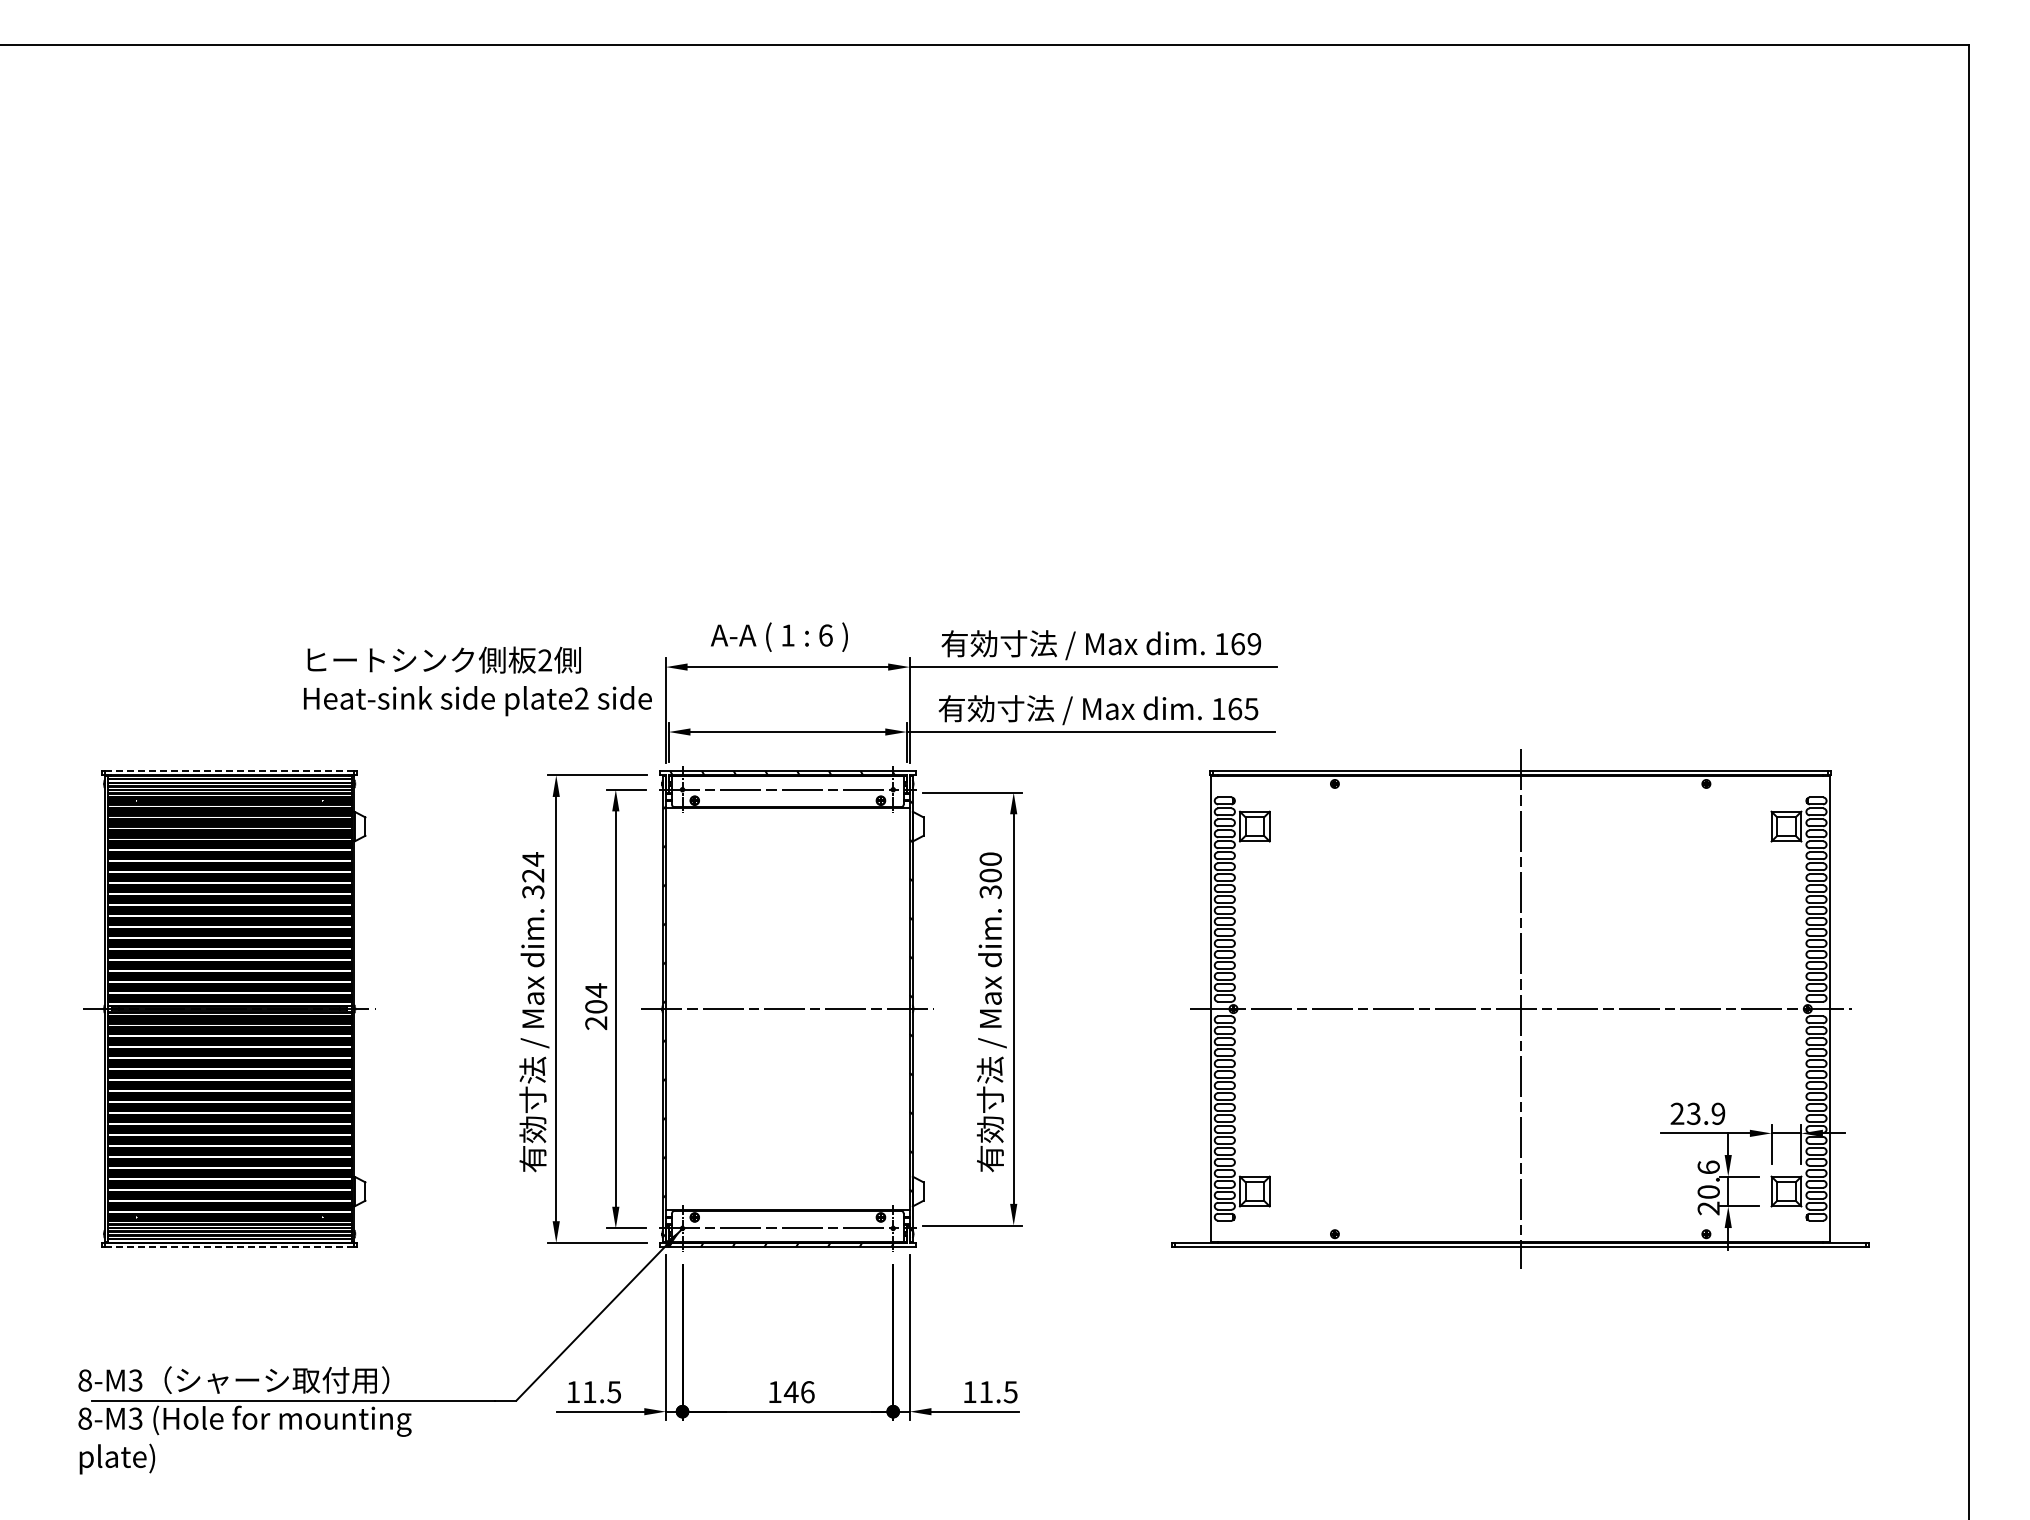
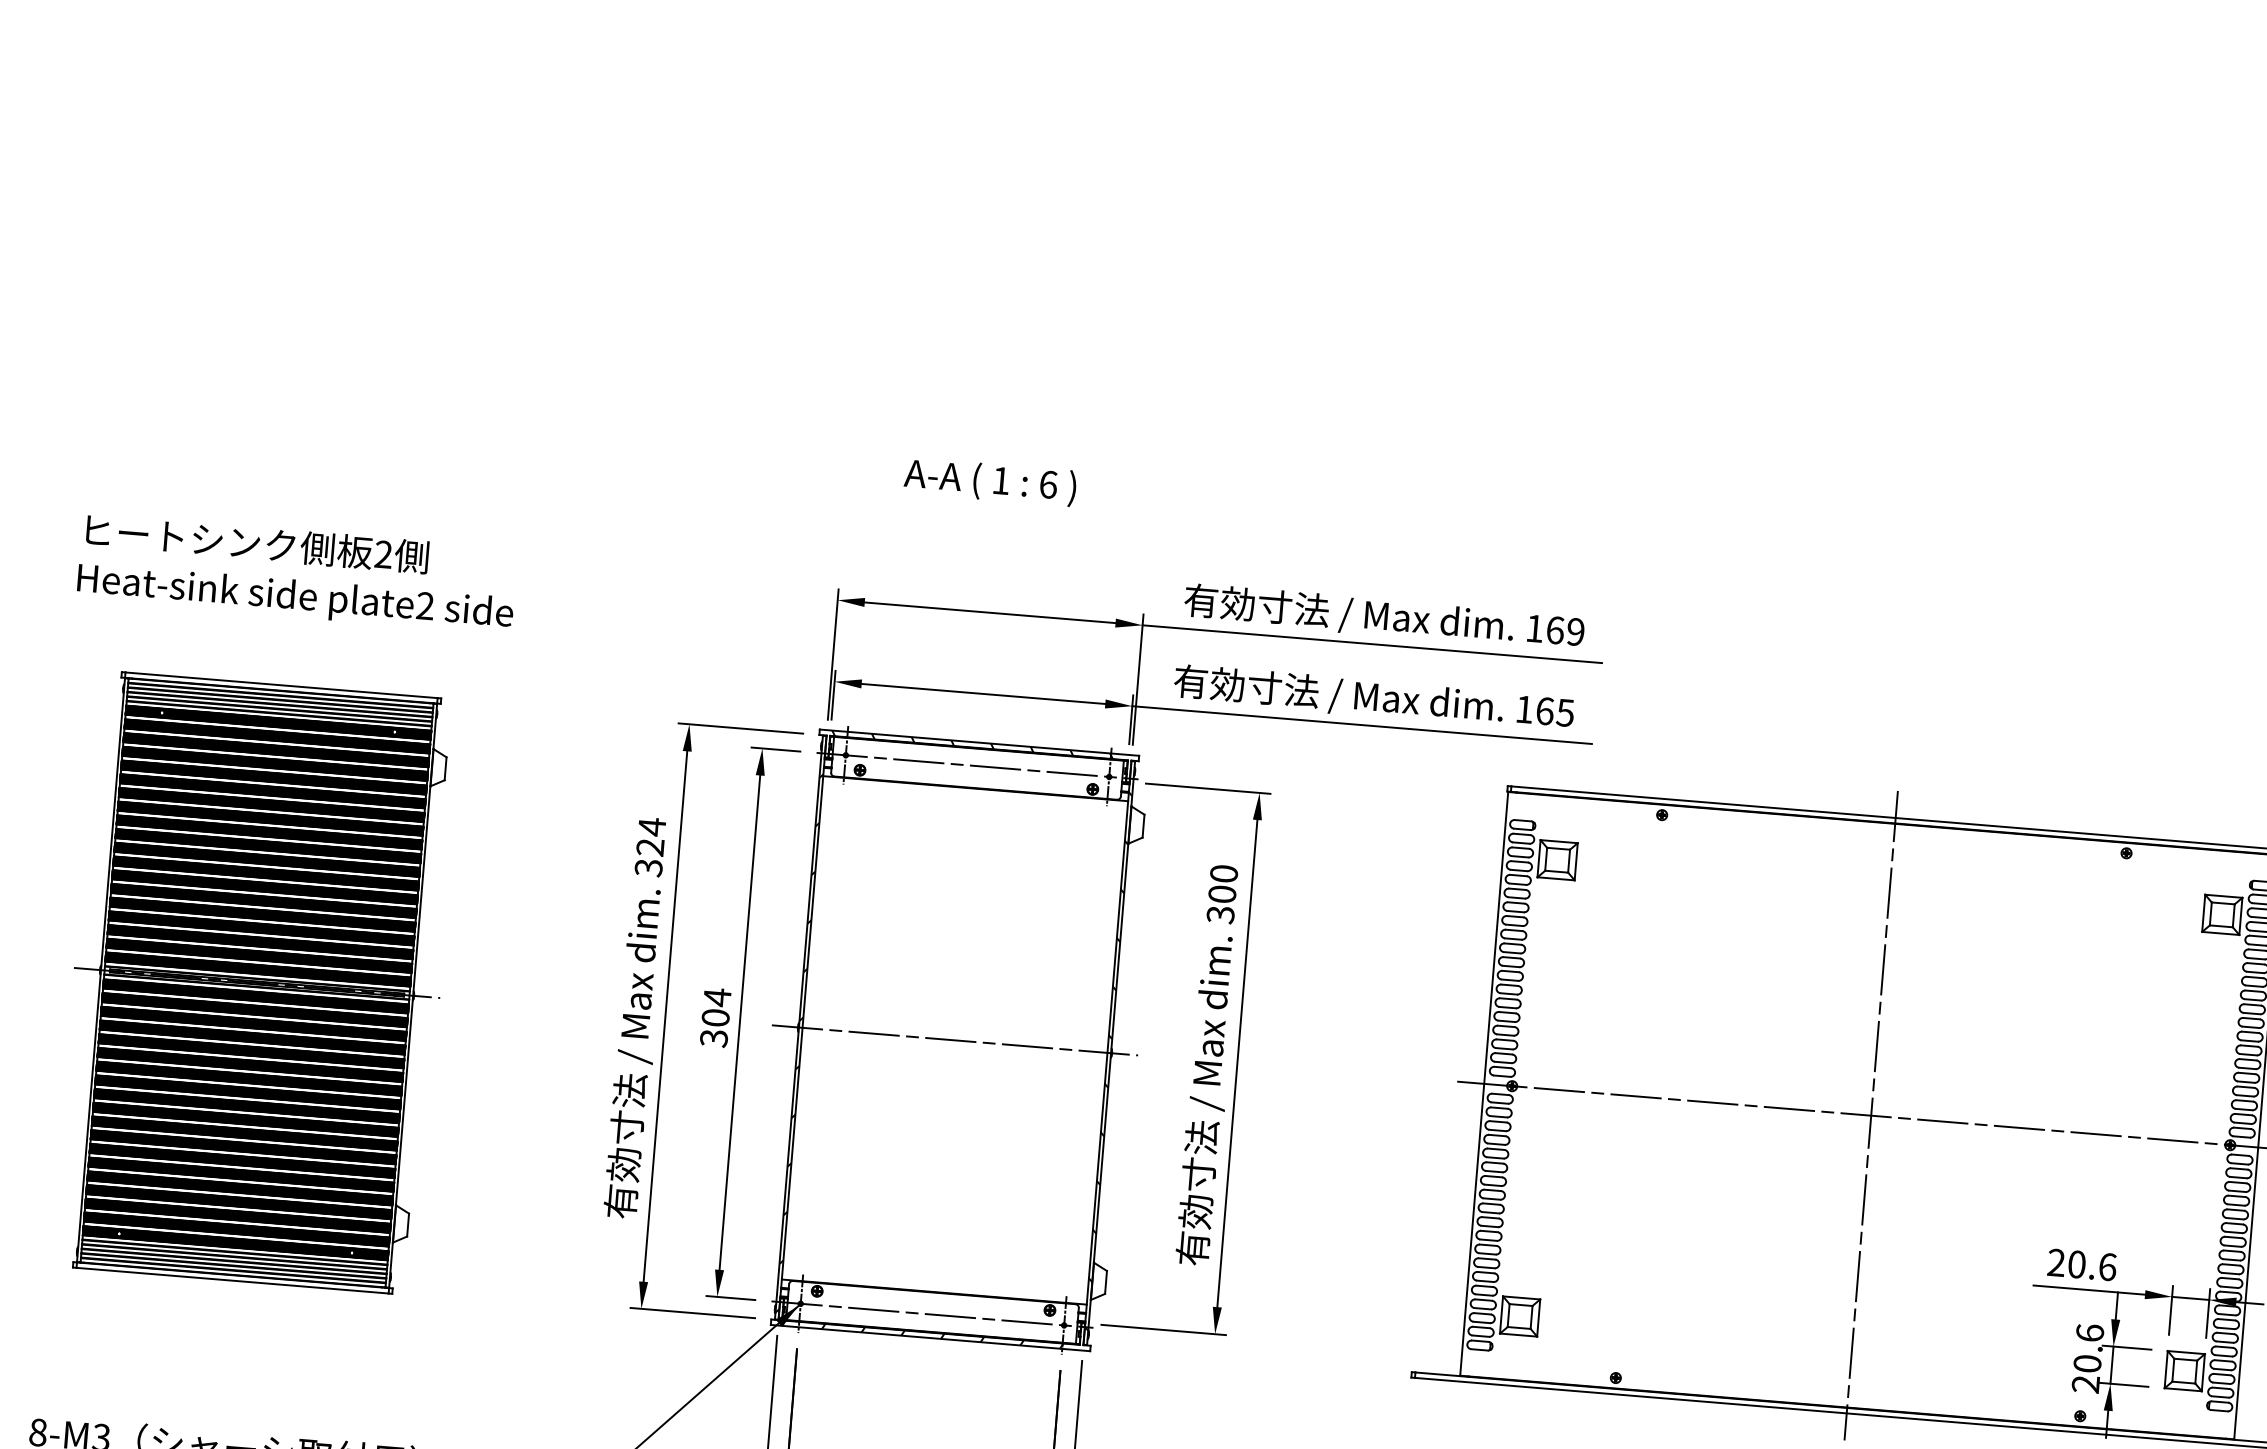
text: (779, 636) -> (990, 481), moved
text: (477, 681) -> (296, 573), moved
line: (229, 770) -> (281, 684), dashed -> solid
text: (596, 1023) -> (714, 1038), 204 -> 304
text: (1705, 1113) -> (2091, 1265), 23.9 -> 20.6
line: (229, 1247) -> (232, 1281), dashed -> solid

